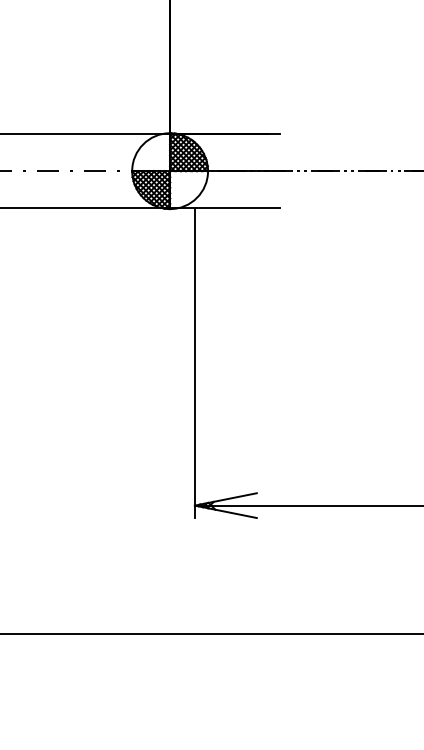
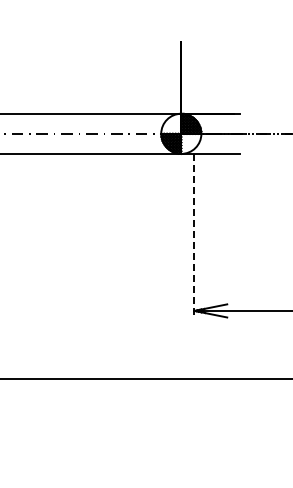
line: (195, 363) -> (194, 235), solid -> dashed

